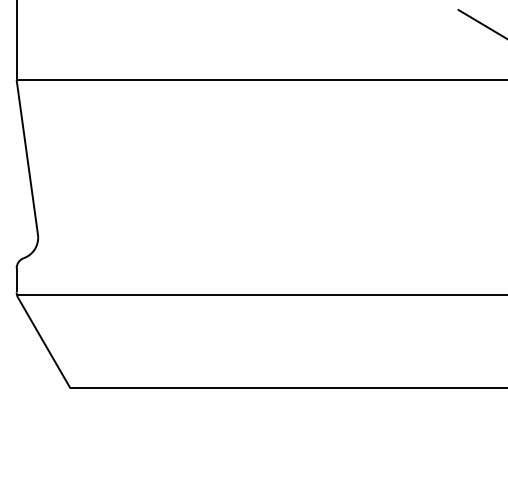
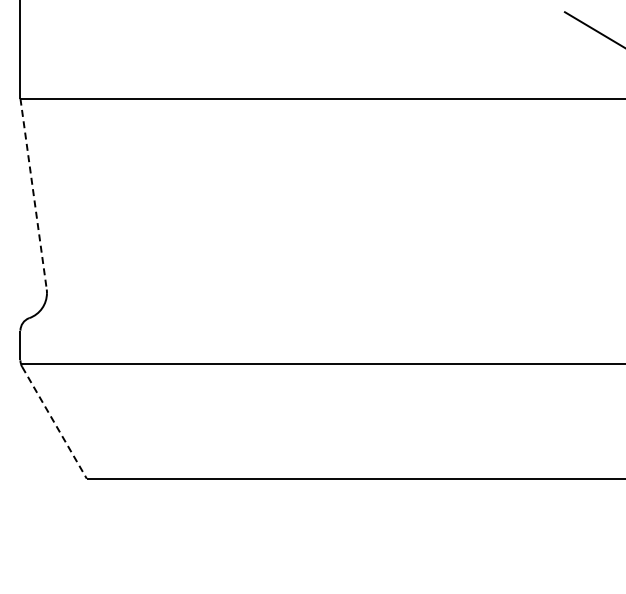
line: (27, 157) -> (33, 194), solid -> dashed
line: (44, 342) -> (54, 422), solid -> dashed

